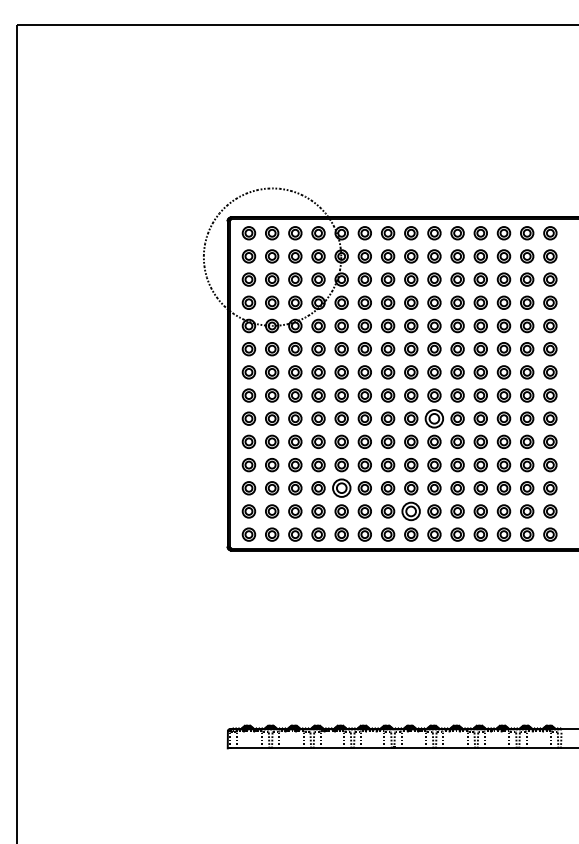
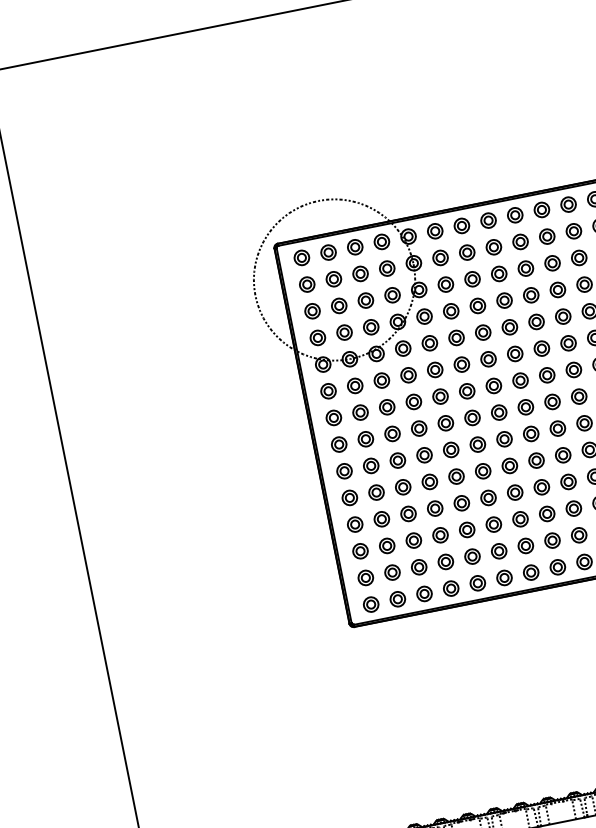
part: (434, 418) -> (557, 428), size x0.71
part: (341, 488) -> (467, 530), size x0.71
part: (411, 511) -> (552, 540), size x0.71

